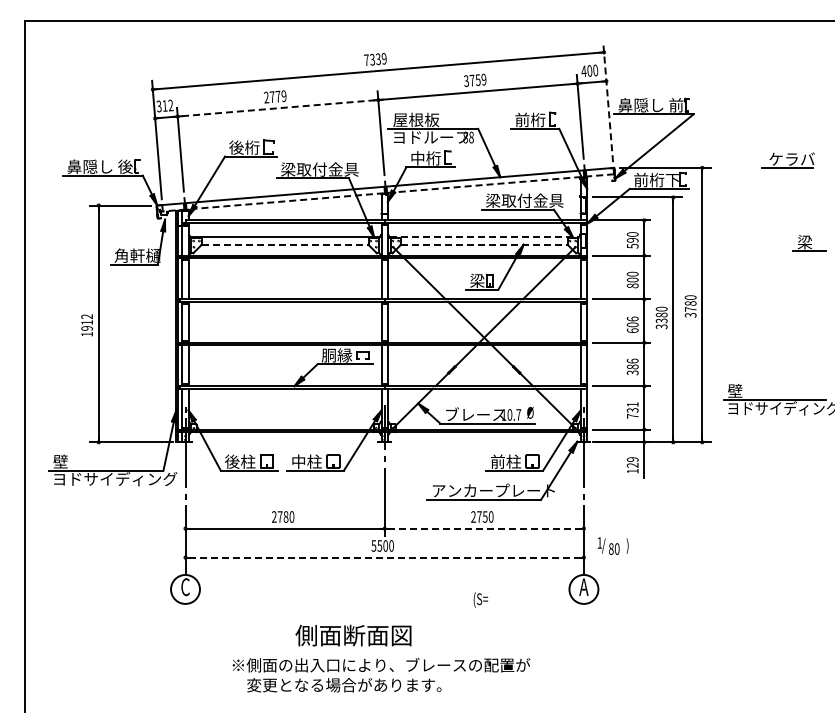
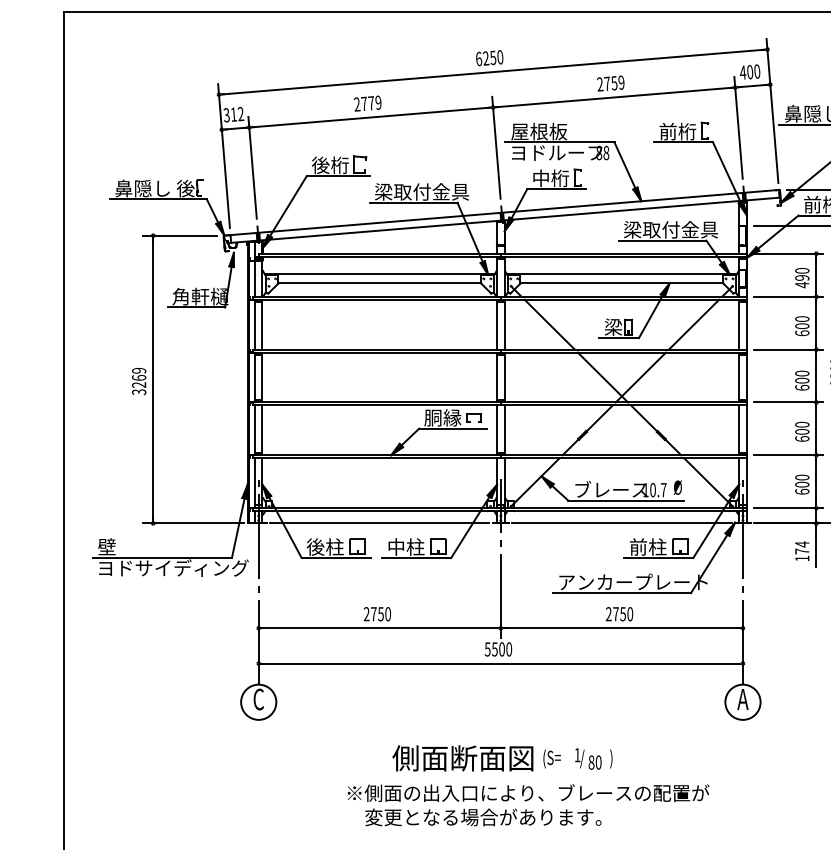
text: (375, 59) -> (489, 58), 7339 -> 6250
text: (466, 81) -> (600, 84), 3759 -> 2759
line: (608, 102) -> (772, 110), dashed -> solid
line: (278, 108) -> (371, 117), dashed -> solid
line: (387, 192) -> (504, 219), dashed -> solid
line: (484, 237) -> (622, 274), dashed -> solid
line: (285, 244) -> (380, 283), dashed -> solid
line: (484, 244) -> (622, 283), dashed -> solid
text: (632, 245) -> (802, 284), 590 -> 490
text: (632, 285) -> (802, 332), 800 -> 600
text: (632, 318) -> (802, 372), 606 -> 600
text: (87, 325) -> (139, 381), 1912 -> 3269
text: (632, 366) -> (802, 431), 386 -> 600
text: (632, 410) -> (802, 484), 731 -> 600
line: (284, 442) -> (379, 523), added
line: (484, 442) -> (622, 523), added
text: (632, 462) -> (802, 547), 129 -> 174
text: (285, 516) -> (380, 613), 2780 -> 2750
line: (484, 528) -> (622, 628), dashed -> solid
text: (613, 545) -> (594, 758), moved
line: (384, 557) -> (500, 663), dashed -> solid
text: (480, 599) -> (551, 758), moved
text: (381, 675) -> (528, 805), moved

